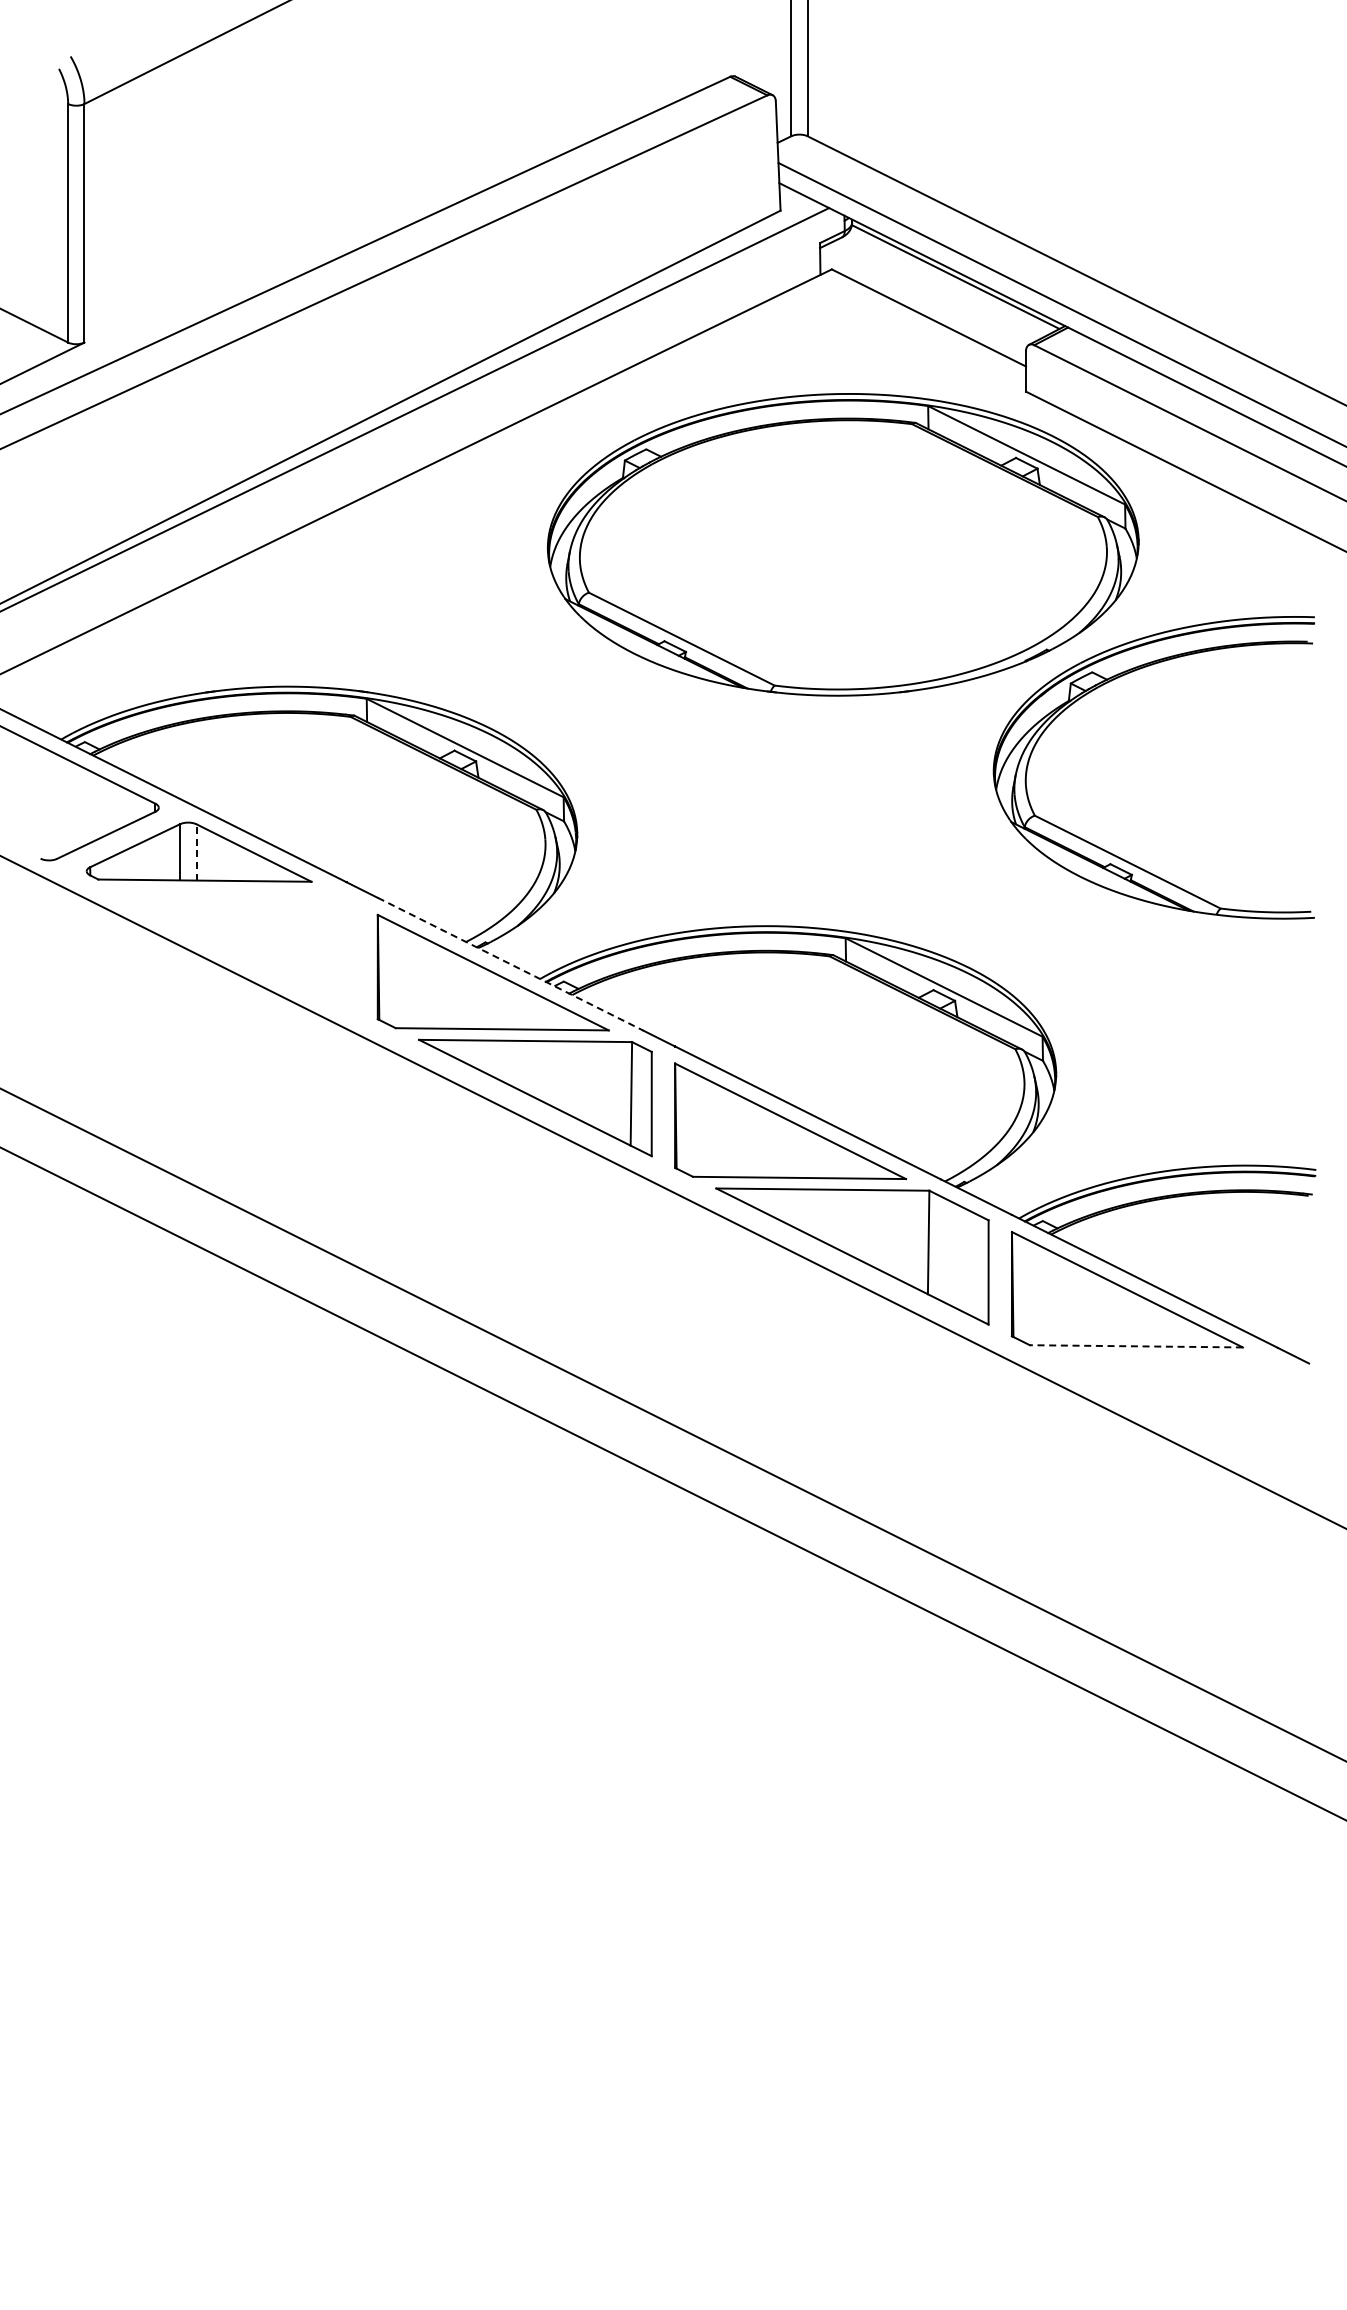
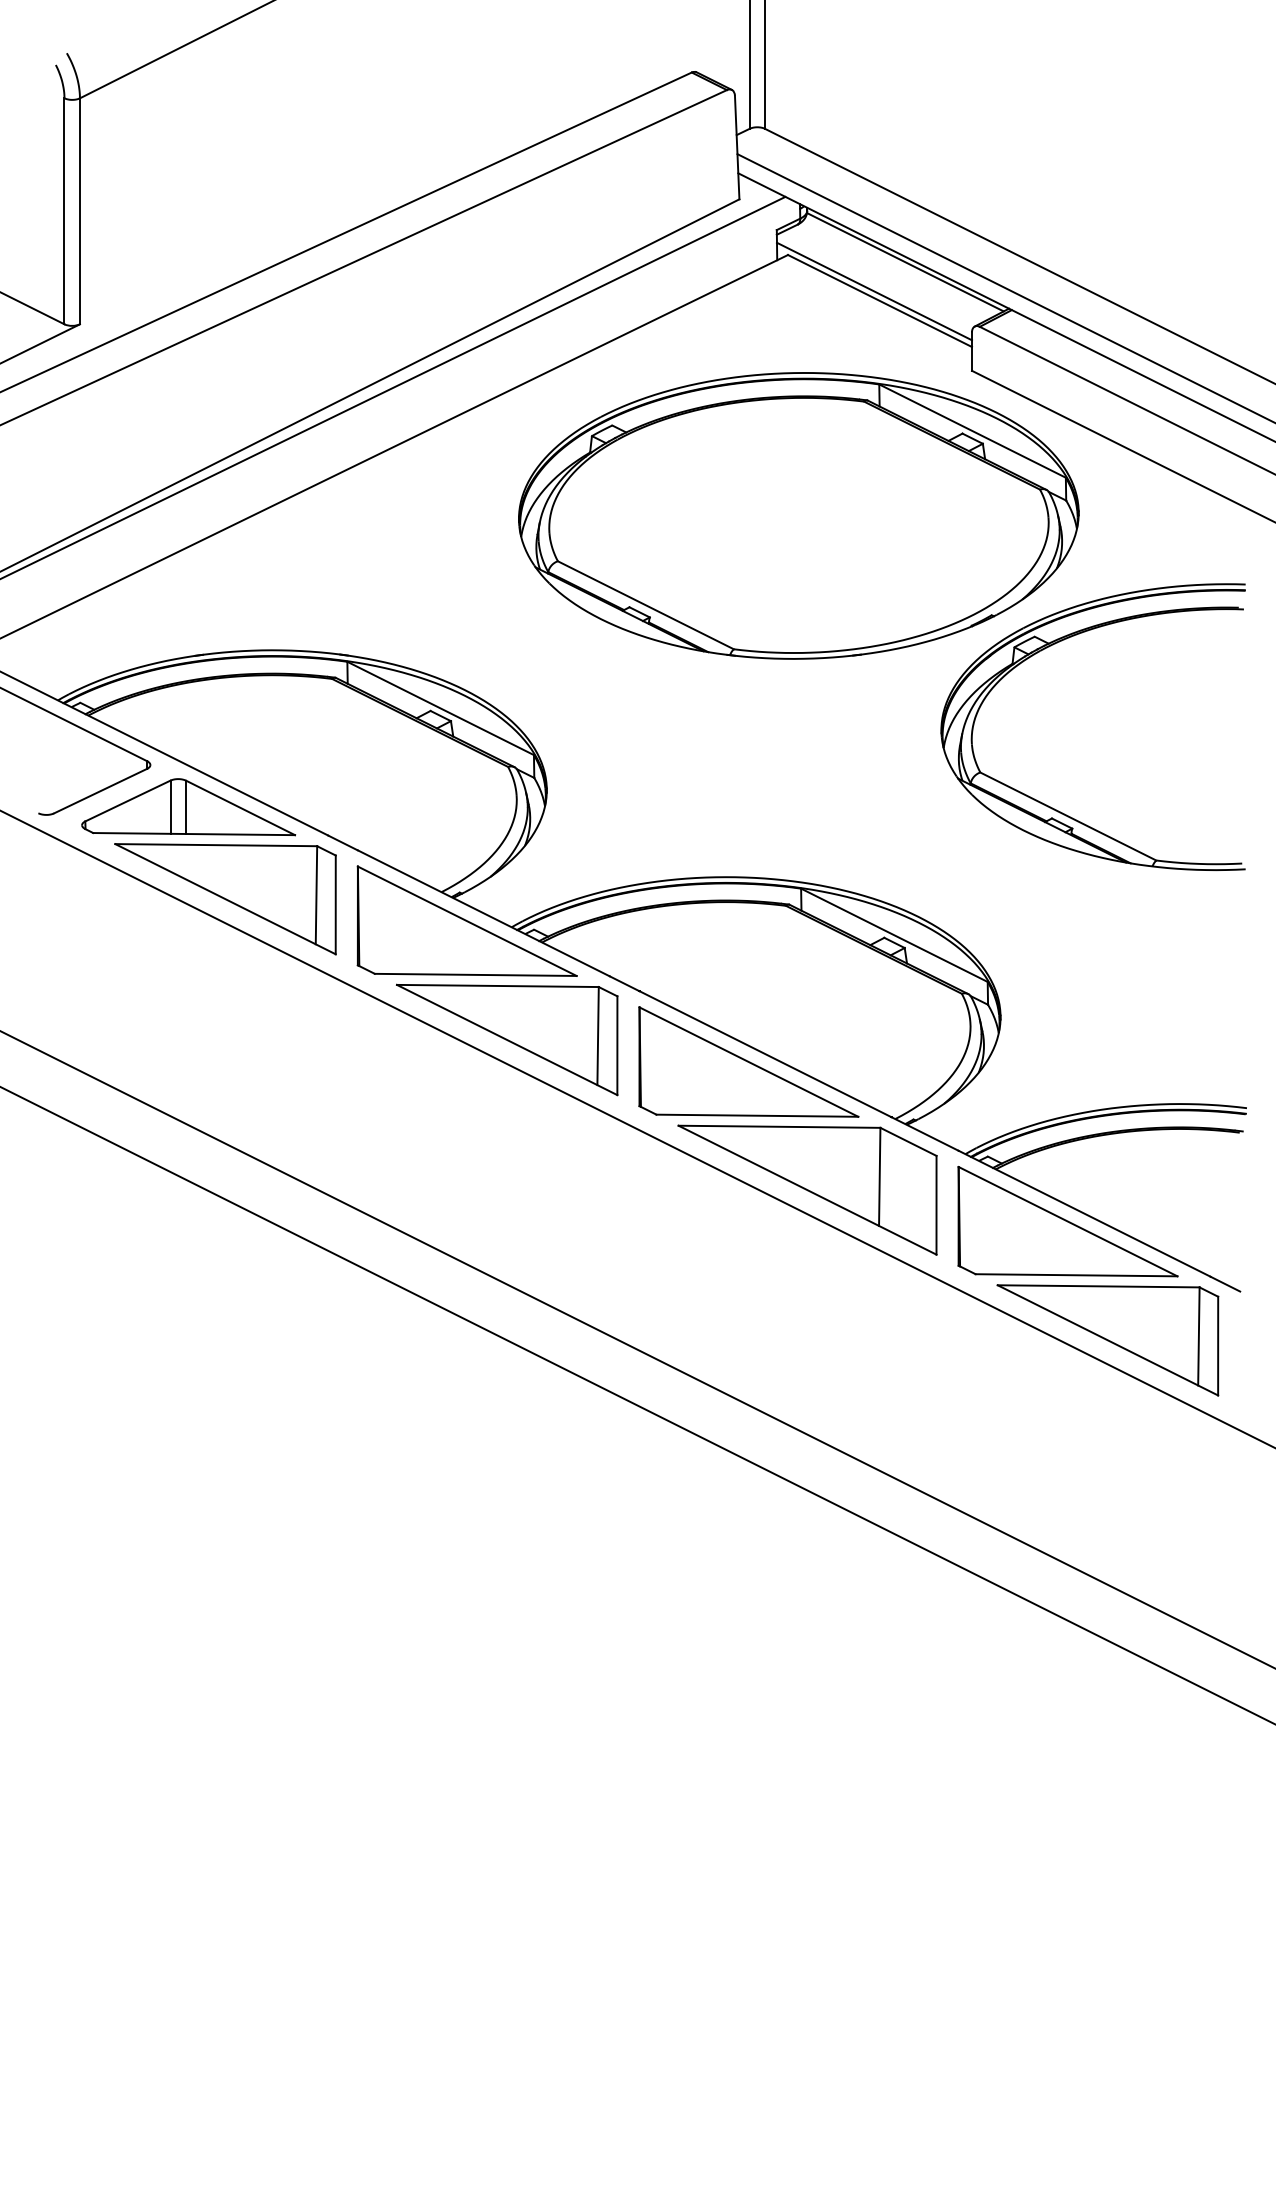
line: (923, 307) -> (874, 291), added
line: (196, 851) -> (186, 806), dashed -> solid
part: (237, 949) -> (224, 899), added
line: (510, 964) -> (483, 913), dashed -> solid
line: (1136, 1346) -> (1076, 1275), dashed -> solid
part: (1169, 1414) -> (1107, 1339), added

